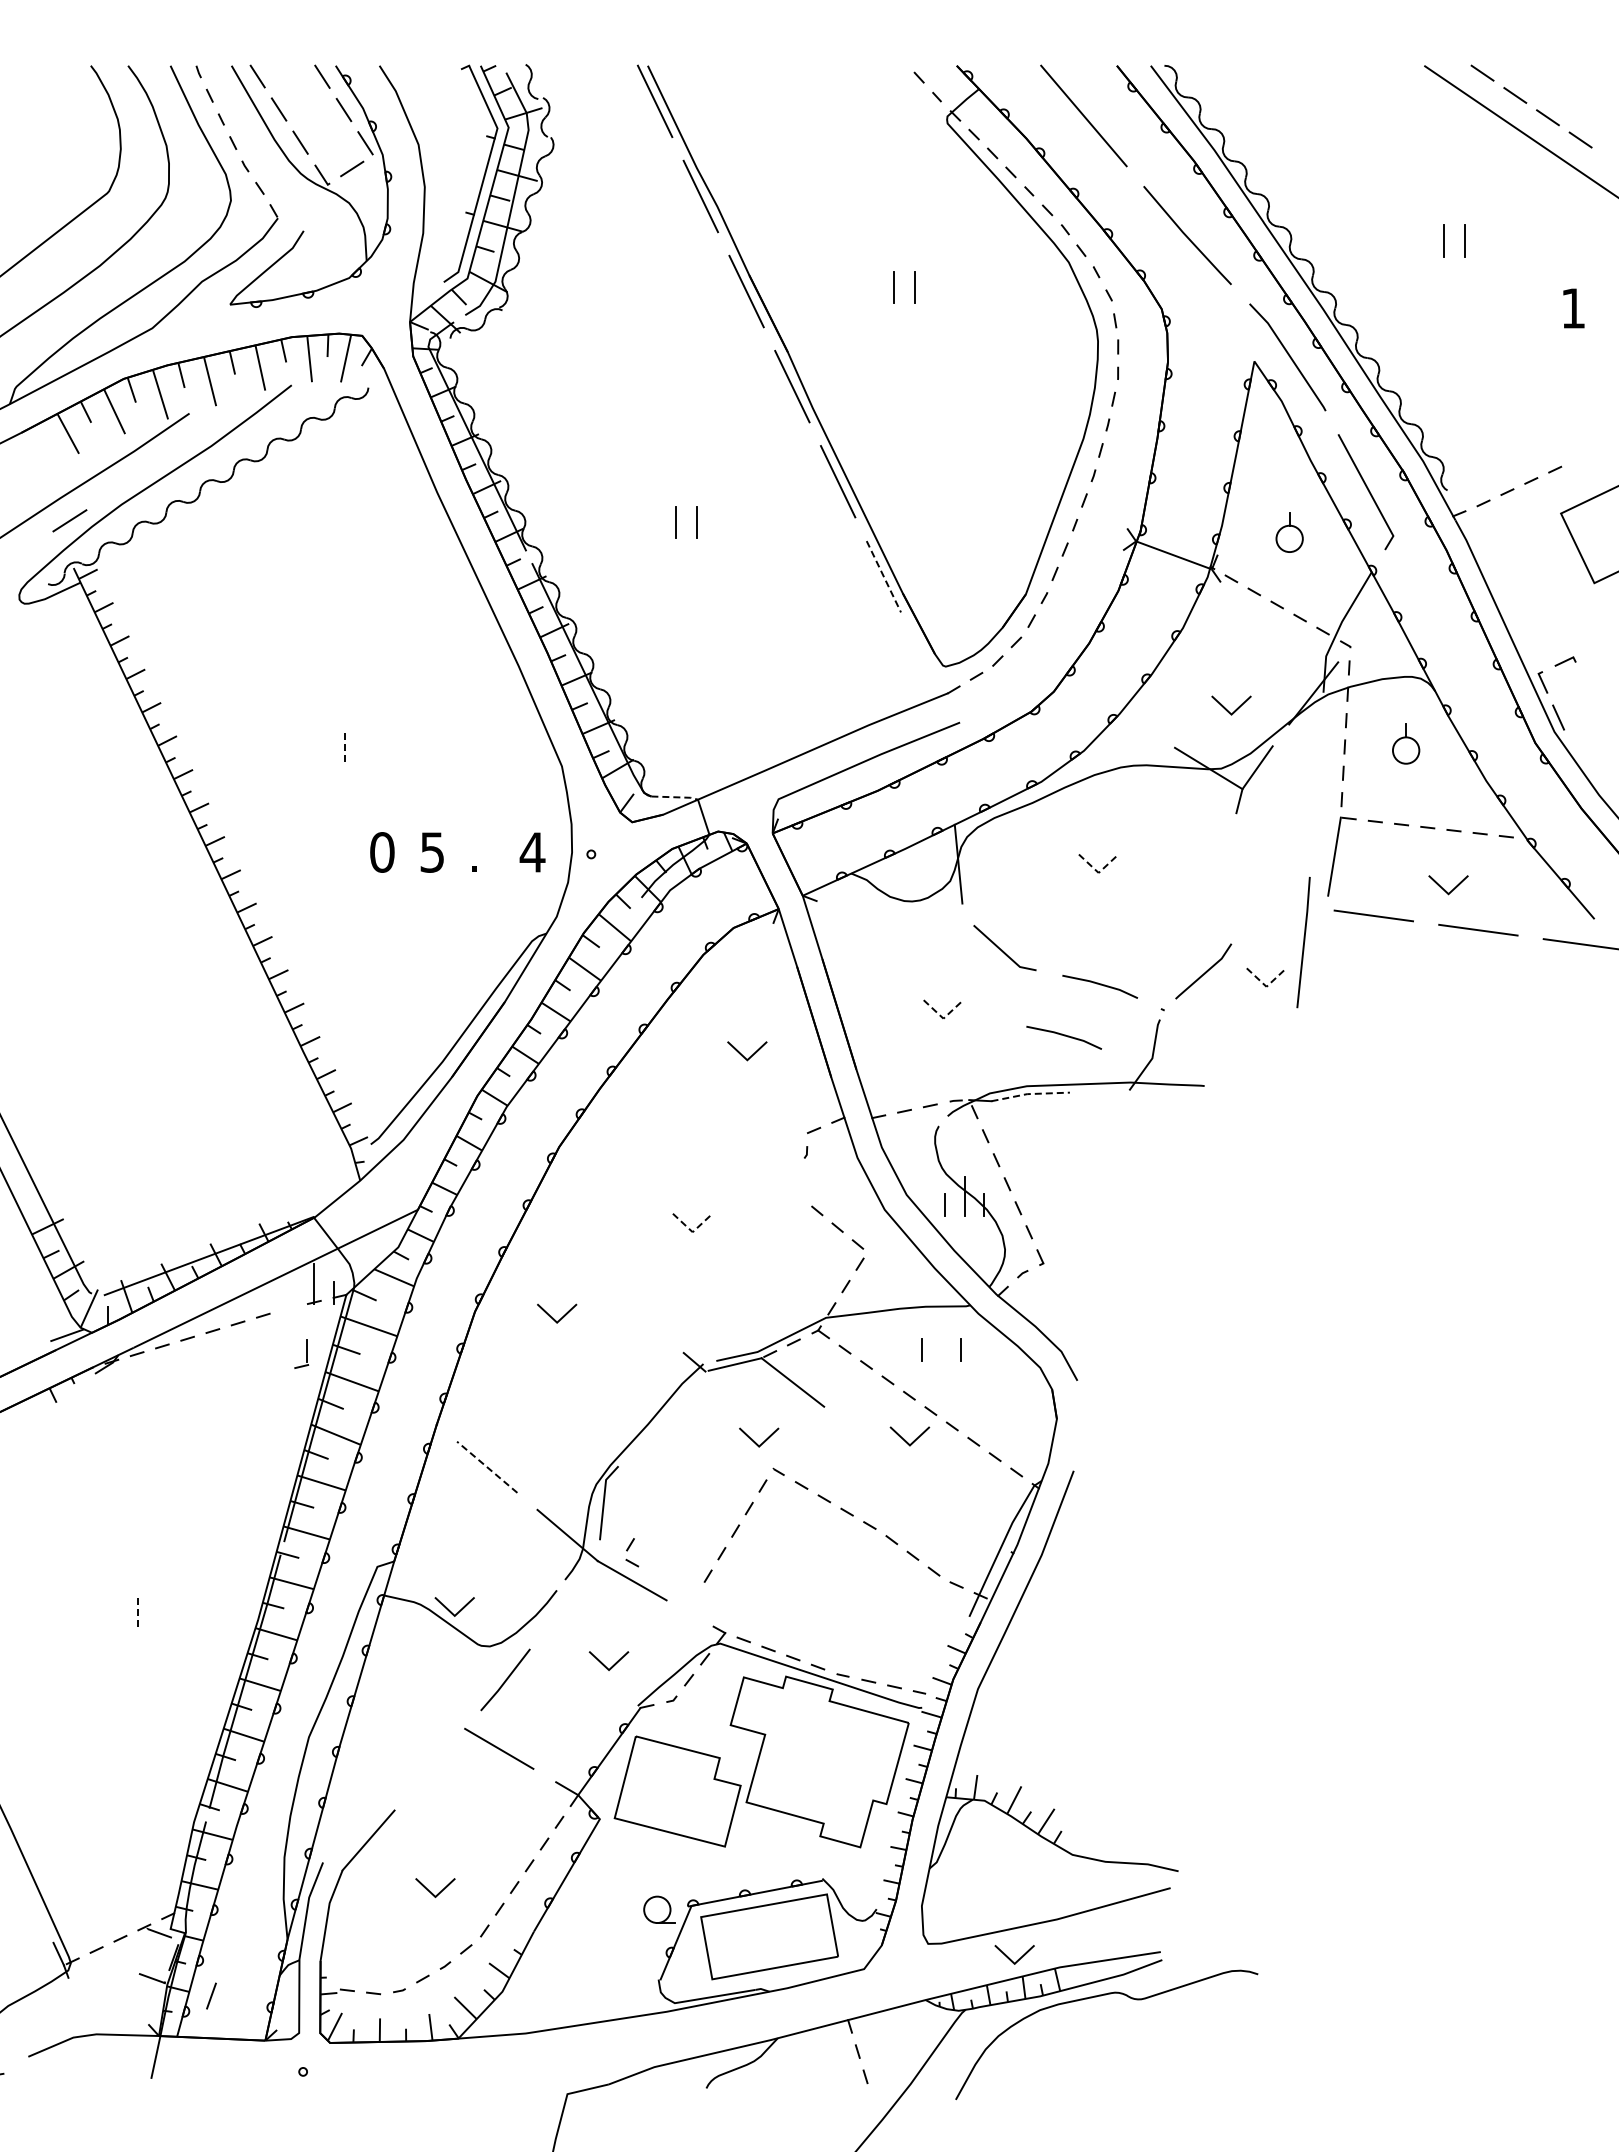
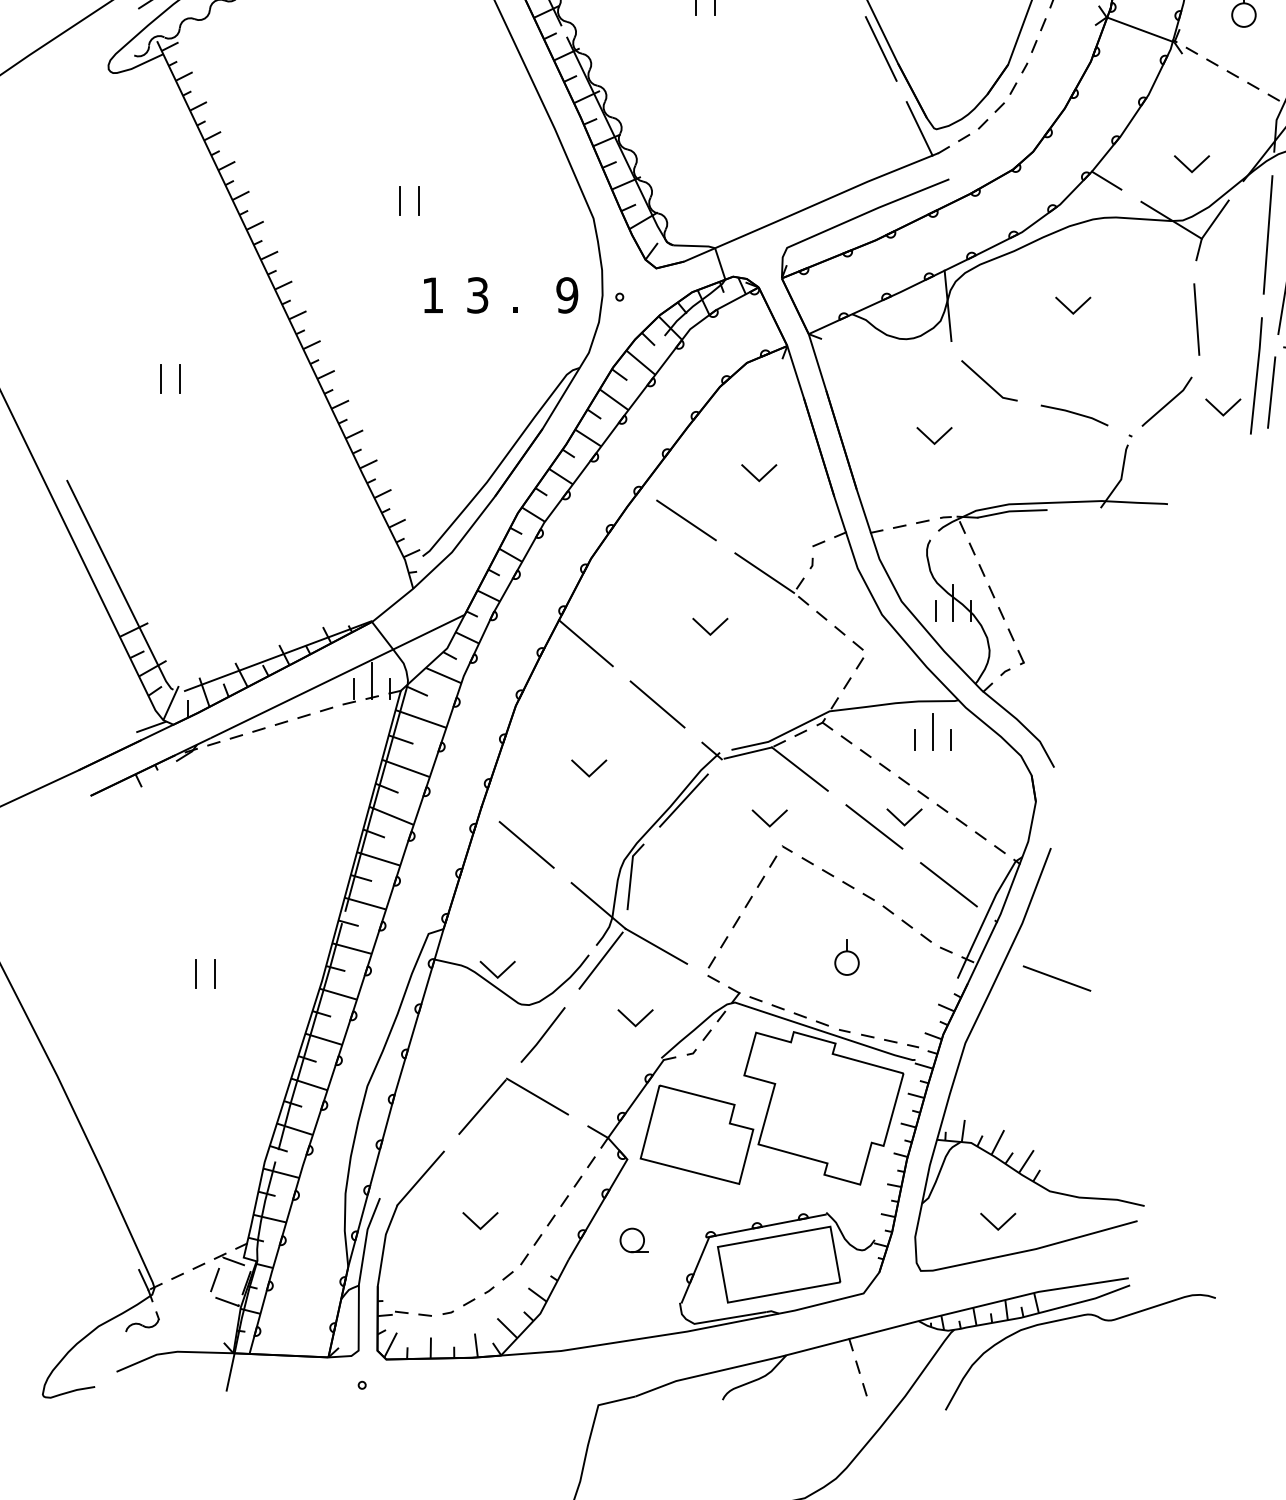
line: (883, 576) -> (880, 48), dashed -> solid
line: (926, 666) -> (919, 129), added
line: (1135, 724) -> (1106, 181), added
line: (345, 746) -> (400, 200), dashed -> solid
line: (365, 746) -> (417, 200), added
line: (1316, 784) -> (1267, 234), added
line: (676, 797) -> (695, 246), dashed -> solid
text: (382, 852) -> (433, 295), 0 -> 1
text: (432, 852) -> (477, 295), 5 -> 3
text: (532, 852) -> (567, 295), 4 -> 9
line: (1098, 872) -> (1073, 313), dashed -> solid
line: (1236, 879) -> (1196, 319), added
line: (77, 946) -> (160, 379), added
line: (98, 946) -> (179, 379), added
line: (1320, 960) -> (1271, 391), added
line: (1266, 986) -> (1223, 415), dashed -> solid
line: (943, 1018) -> (934, 443), dashed -> solid
line: (1064, 1036) -> (1042, 459), removed
line: (1030, 1094) -> (1012, 511), dashed -> solid
line: (665, 1104) -> (686, 520), added
part: (761, 1169) -> (771, 578), added
line: (692, 1232) -> (710, 635), dashed -> solid
line: (553, 1241) -> (585, 643), added
line: (633, 1309) -> (657, 703), added
line: (553, 1317) -> (585, 771), moved
line: (941, 1340) -> (932, 731), added
part: (301, 1353) -> (349, 691), moved
line: (662, 1417) -> (683, 800), added
line: (875, 1446) -> (873, 826), added
line: (487, 1467) -> (526, 845), dashed -> solid
line: (959, 1511) -> (948, 884), added
part: (632, 1552) -> (713, 969), moved
part: (845, 1592) -> (846, 956), added
line: (570, 1596) -> (601, 960), added
line: (116, 1611) -> (195, 973), added
line: (137, 1611) -> (214, 973), dashed -> solid
line: (1080, 1616) -> (1056, 978), added
line: (437, 1760) -> (482, 1107), added
part: (659, 1909) -> (634, 1240), moved
line: (1010, 1958) -> (994, 1224), moved
line: (211, 1995) -> (215, 1279), moved
part: (57, 2000) -> (142, 1321), added

